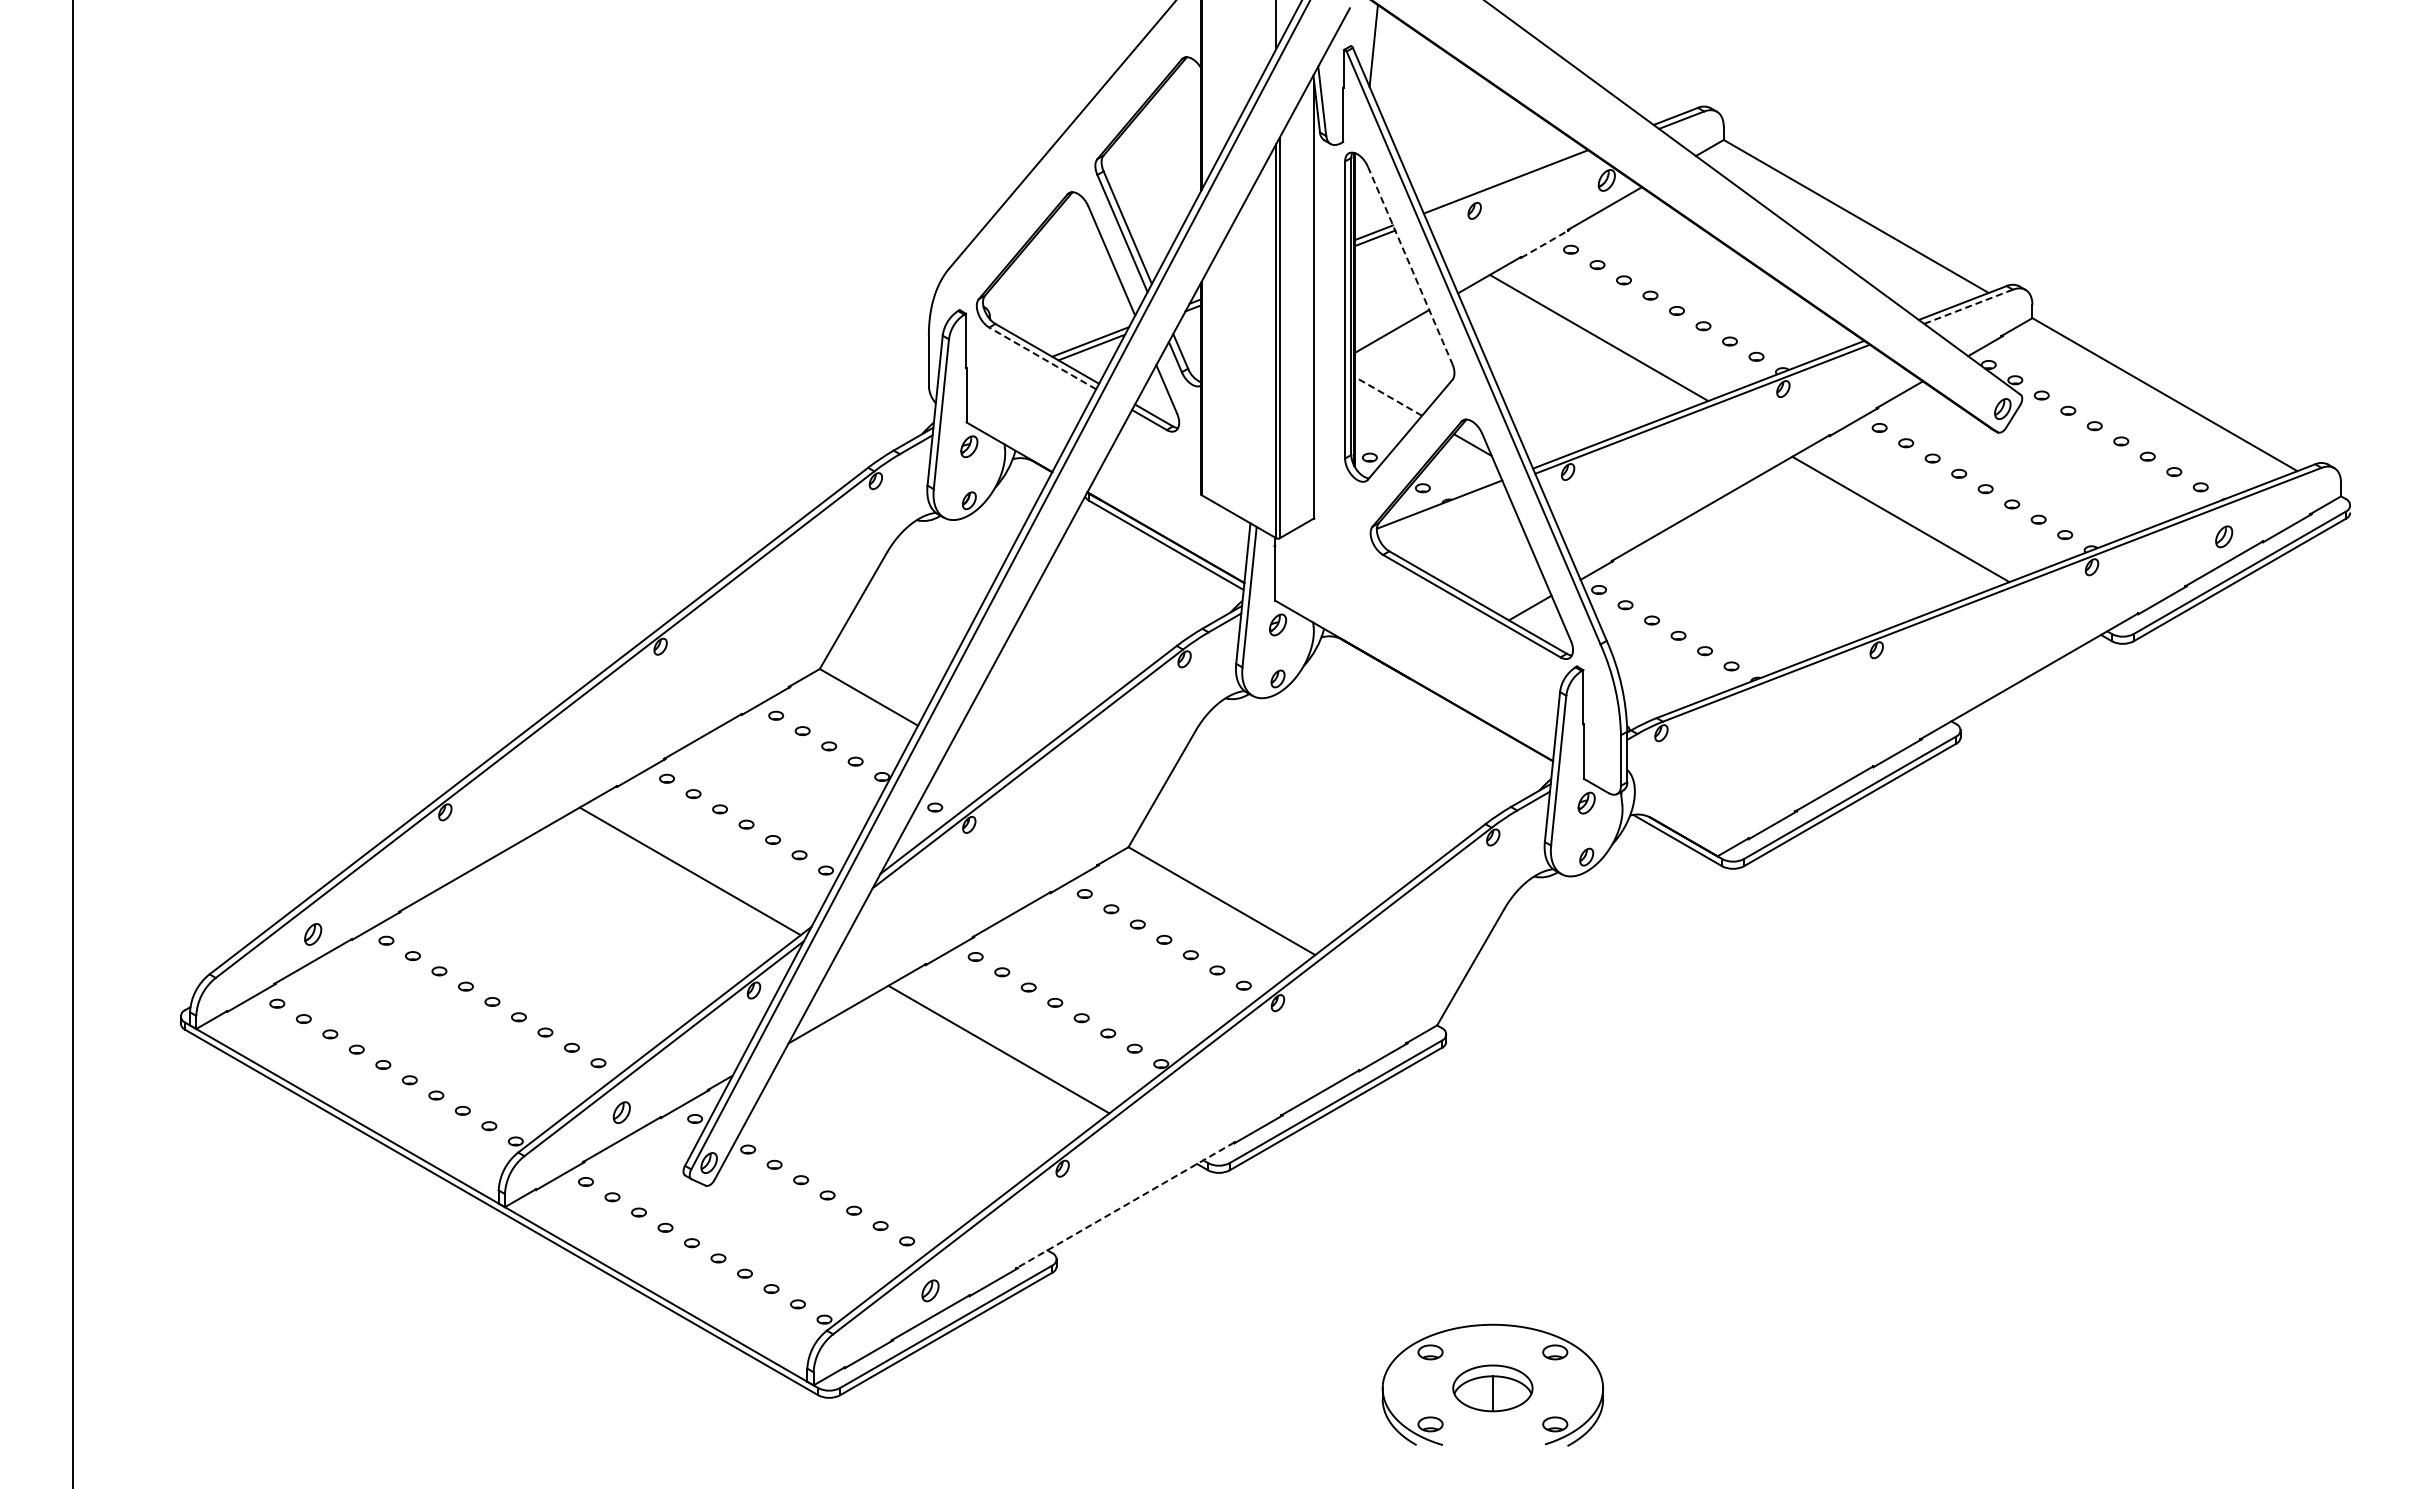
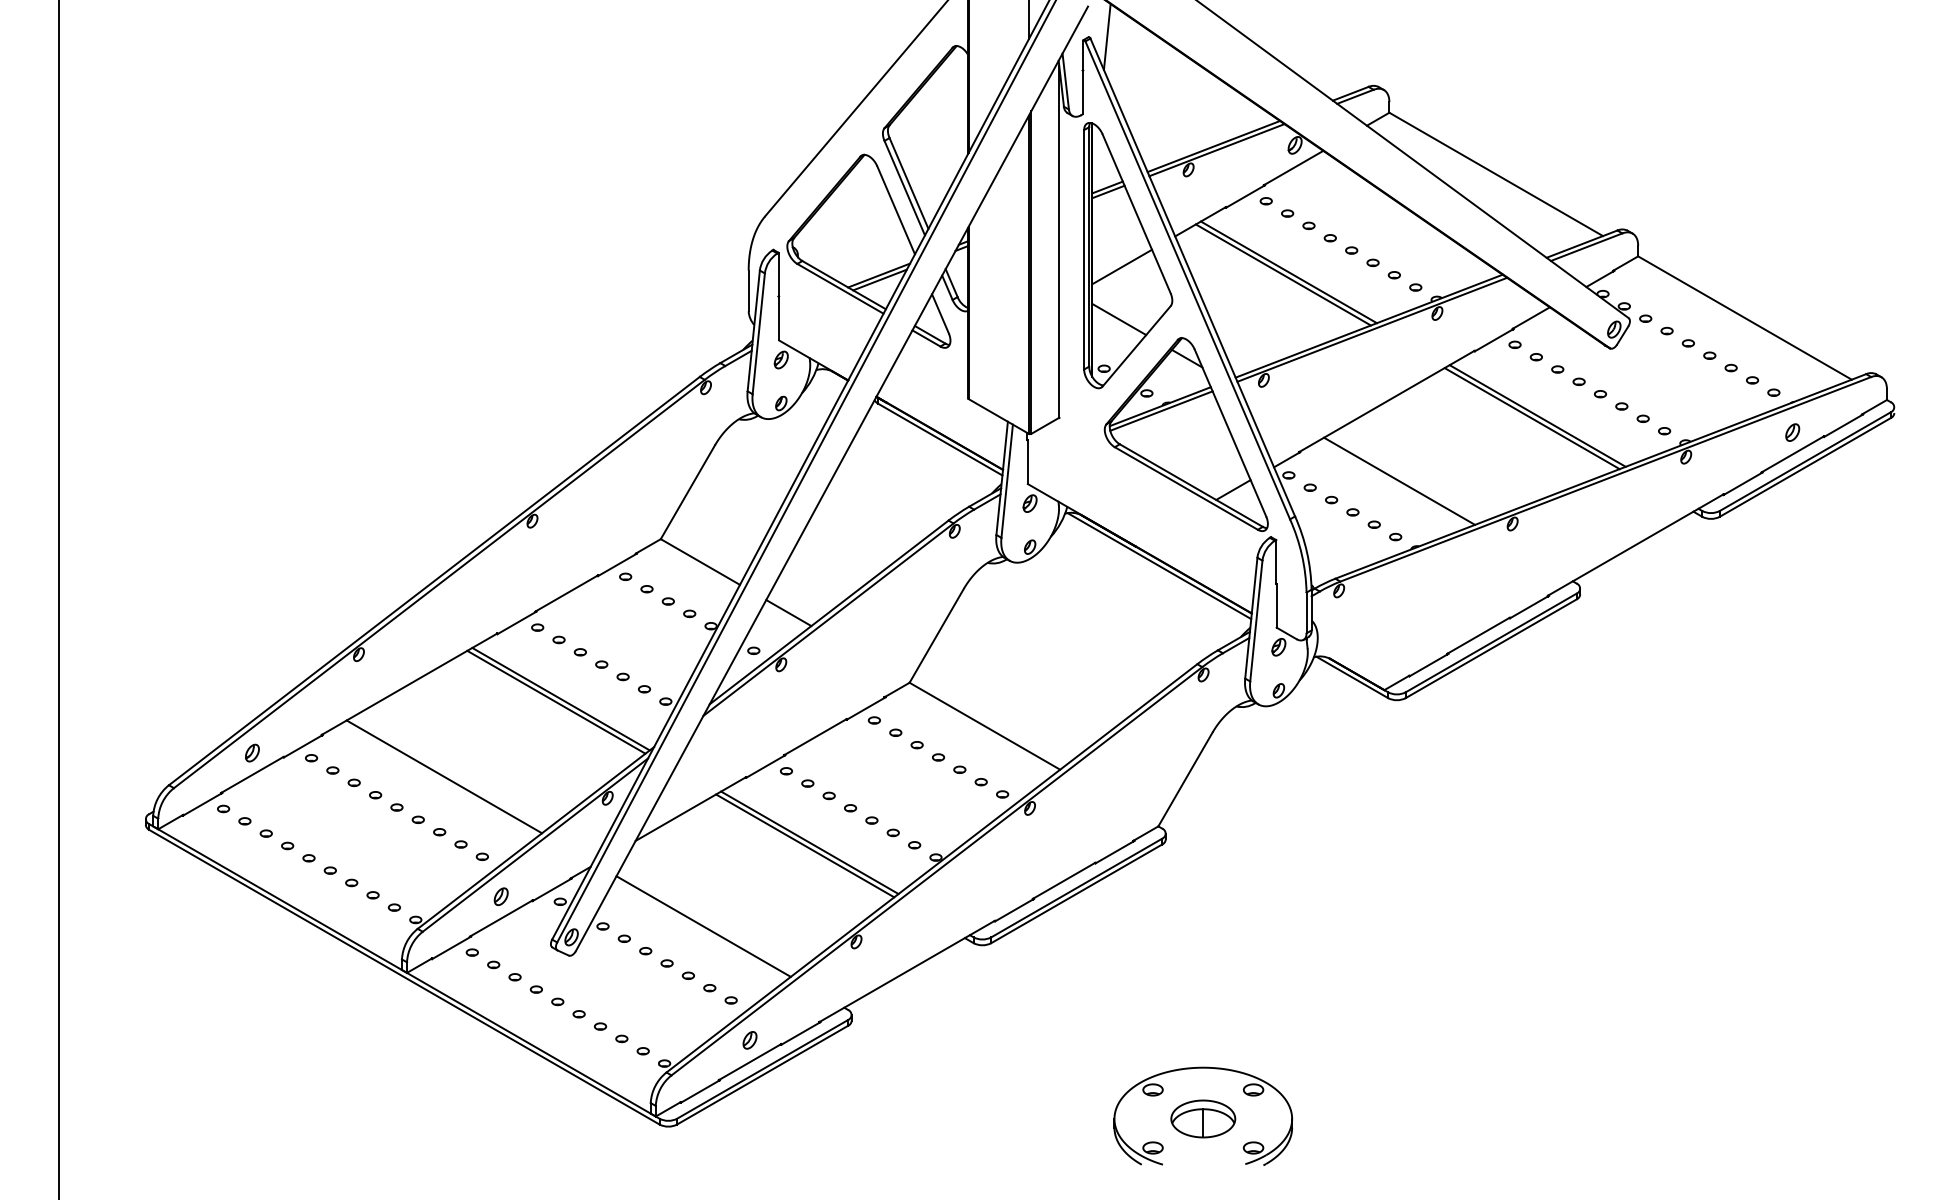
line: (1509, 186) -> (1216, 150), added
line: (1545, 243) -> (1245, 196), dashed -> solid
line: (1410, 265) -> (1136, 213), dashed -> solid
line: (1968, 306) -> (1586, 246), dashed -> solid
line: (1591, 340) -> (1282, 274), added
line: (1042, 358) -> (840, 288), dashed -> solid
line: (1388, 396) -> (1119, 319), dashed -> solid
line: (1440, 509) -> (1161, 410), added
line: (1907, 516) -> (1537, 416), added
line: (1736, 597) -> (1399, 481), added
line: (1438, 702) -> (1159, 566), added
line: (978, 760) -> (788, 612), added
line: (696, 867) -> (561, 699), added
line: (551, 963) -> (444, 776), added
line: (1004, 1045) -> (809, 842), added
line: (872, 1149) -> (703, 926), added
line: (1124, 1205) -> (906, 971), dashed -> solid

